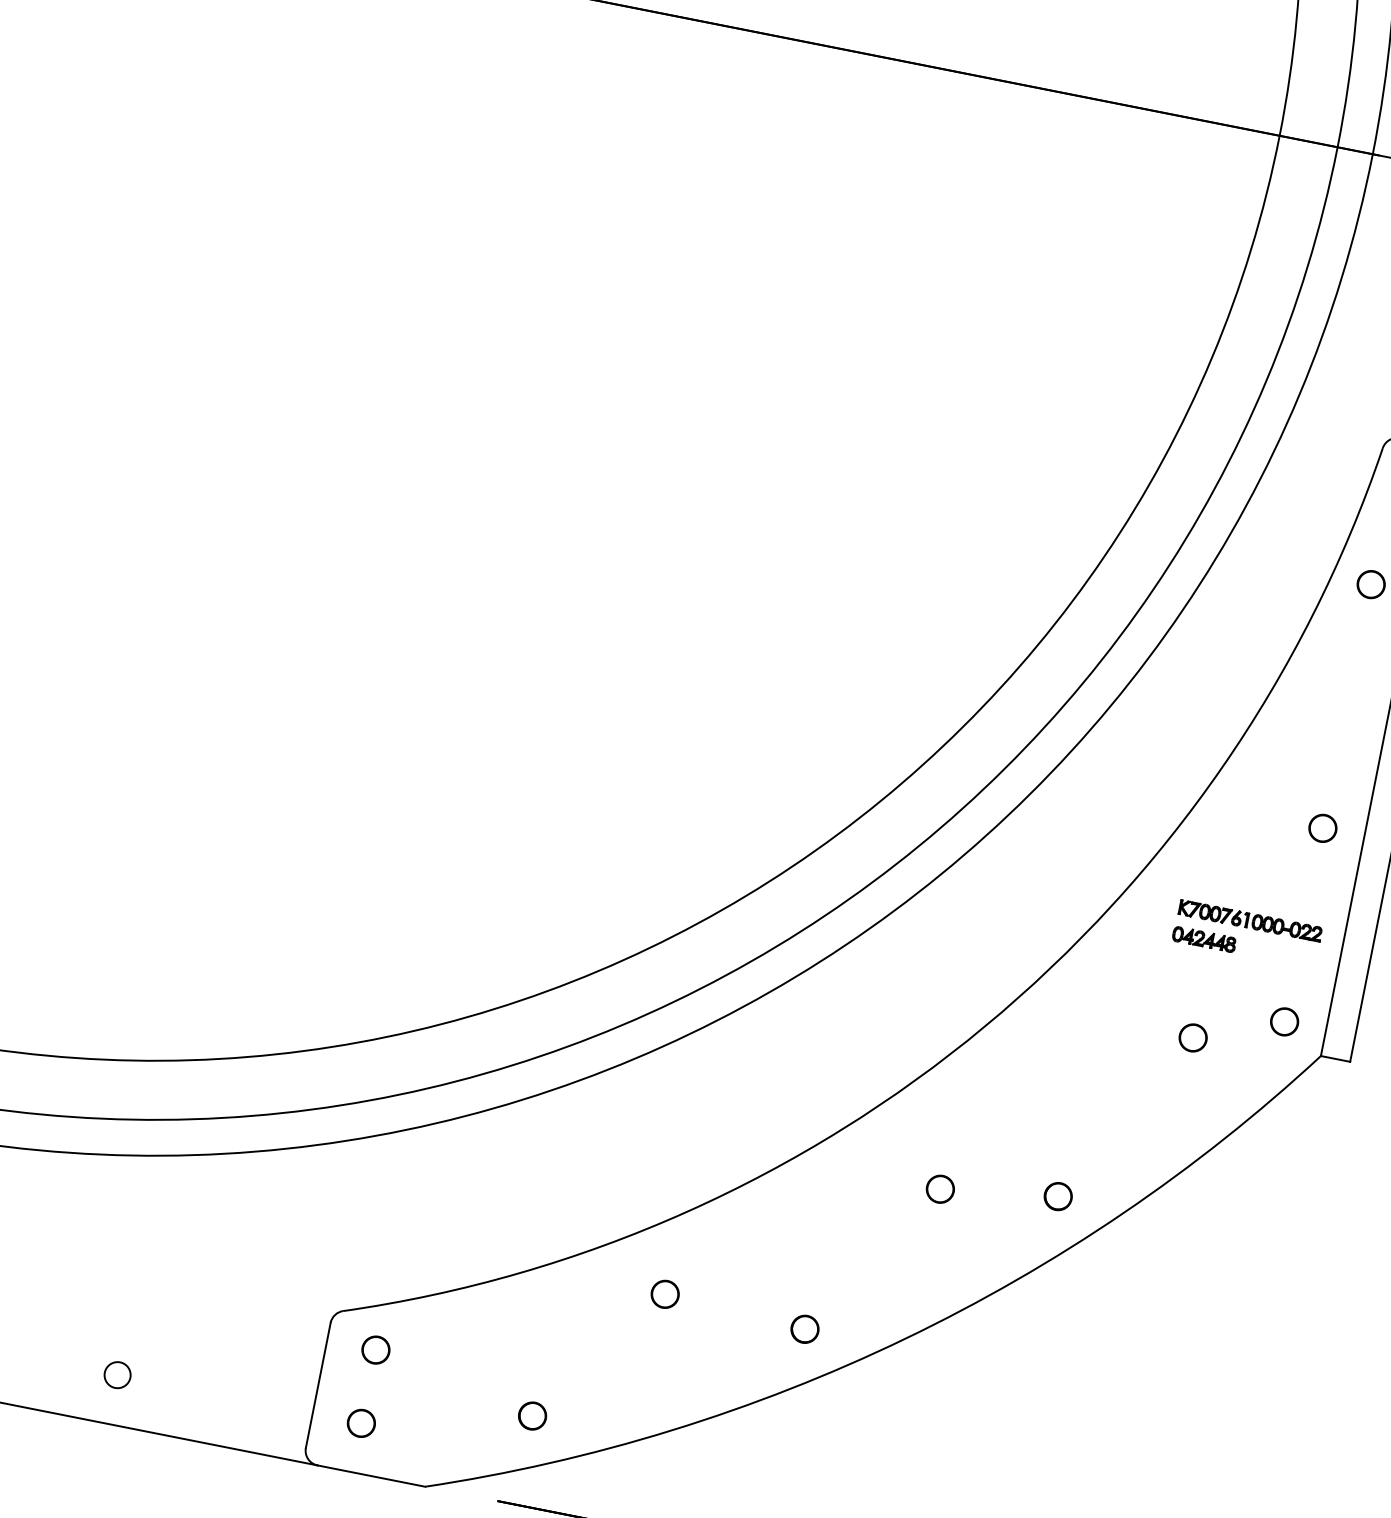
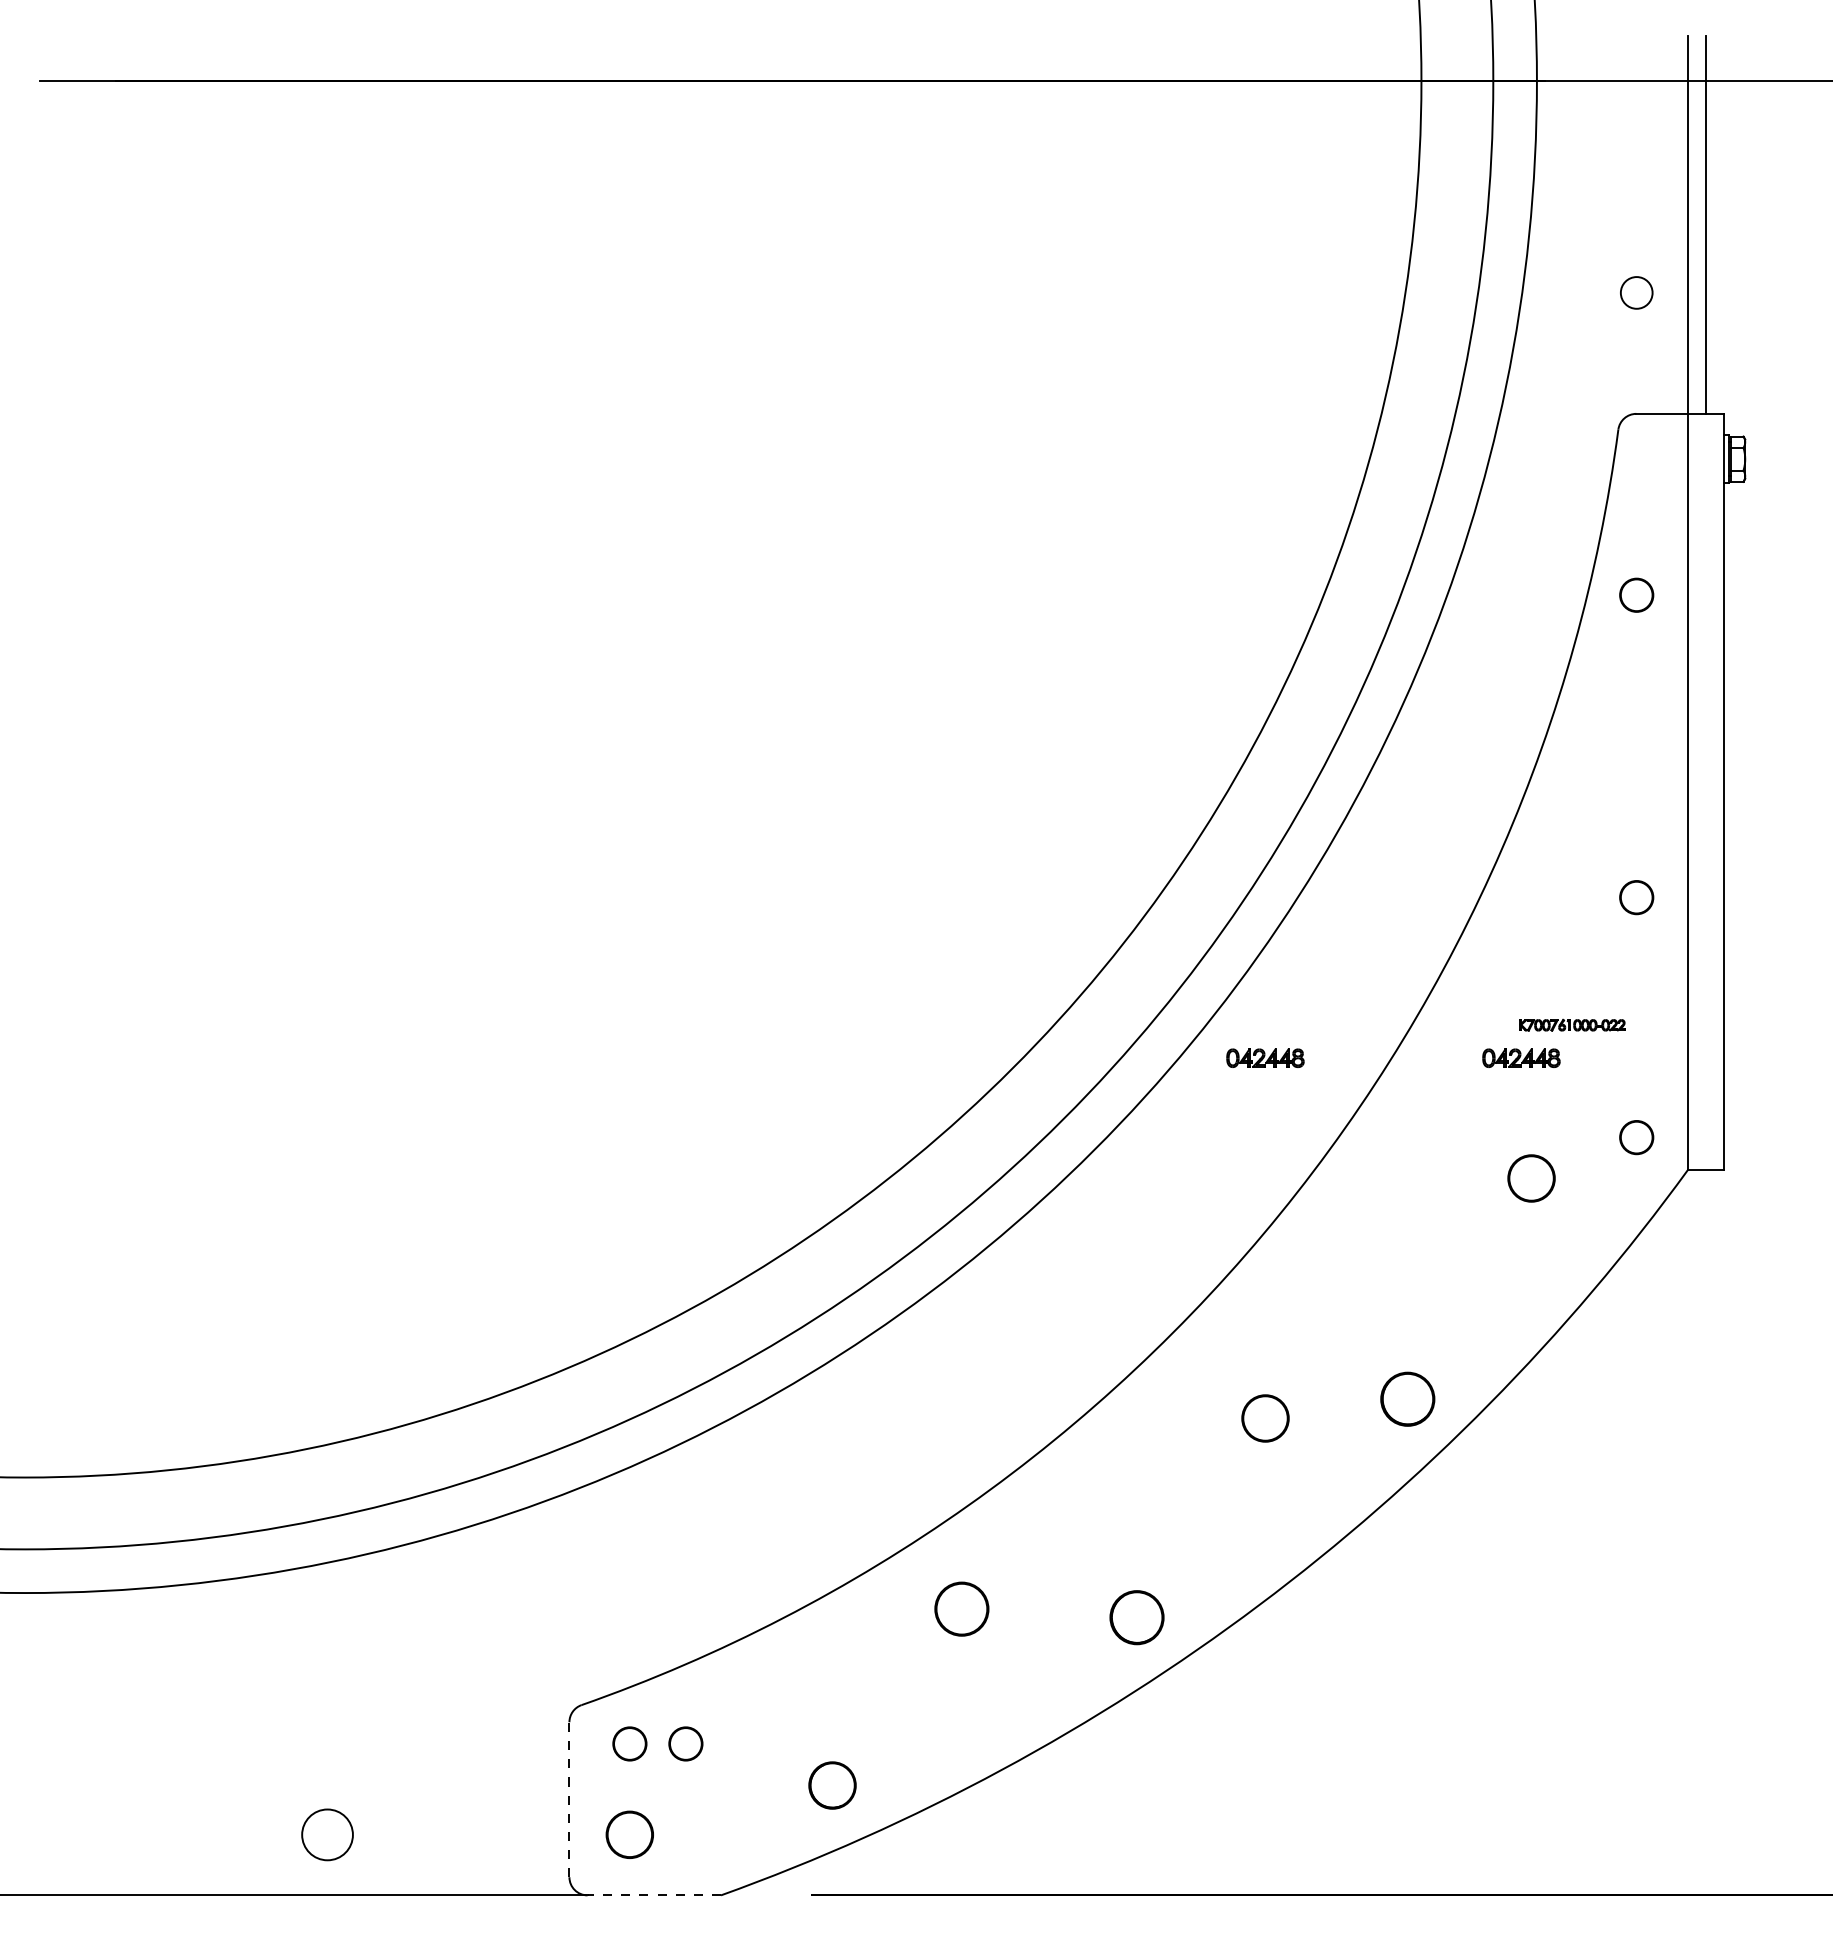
part: (998, 898) -> (1265, 1057), added
part: (1250, 921) -> (1572, 1025), size x0.6
circle: (1192, 1037) -> (1530, 1177), size x1.4
circle: (940, 1189) -> (1265, 1418), size x1.4
circle: (1057, 1196) -> (1407, 1399), size x1.6
circle: (664, 1293) -> (961, 1608), size x1.6
circle: (804, 1329) -> (1136, 1617), size x1.6
circle: (420, 1358) -> (685, 1743), added
circle: (117, 1374) -> (327, 1834), size x1.6
line: (318, 1385) -> (569, 1799), solid -> dashed
circle: (531, 1415) -> (831, 1785), size x1.4
circle: (361, 1423) -> (629, 1834), size x1.4
line: (371, 1476) -> (654, 1895), solid -> dashed

